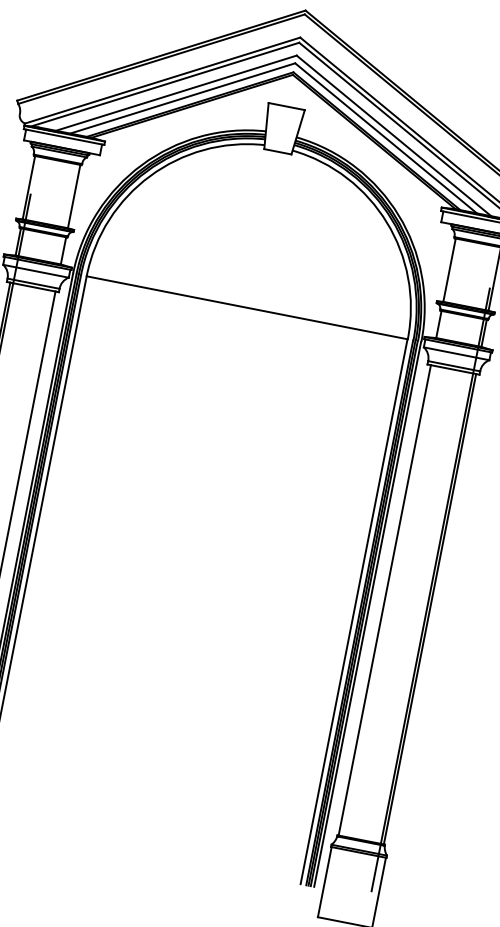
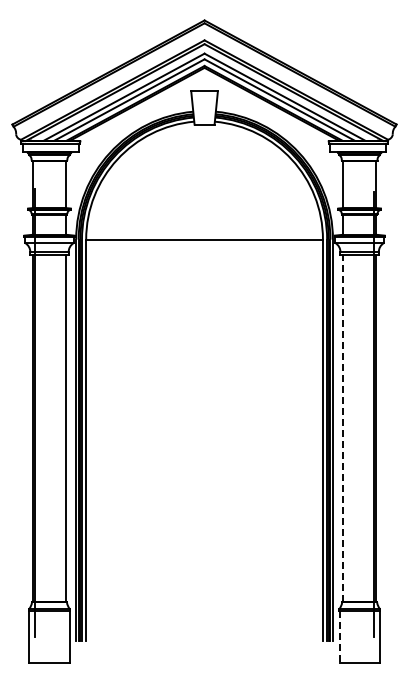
line: (384, 599) -> (342, 427), solid -> dashed
line: (324, 881) -> (339, 636), solid -> dashed

